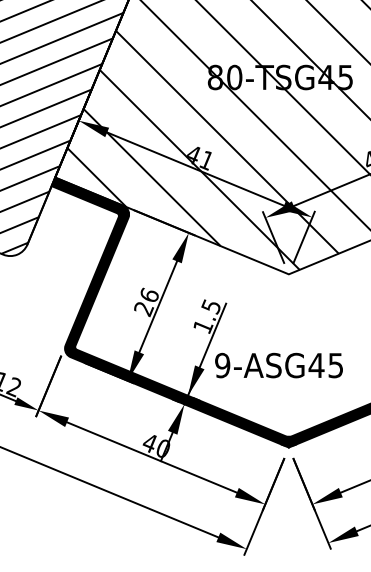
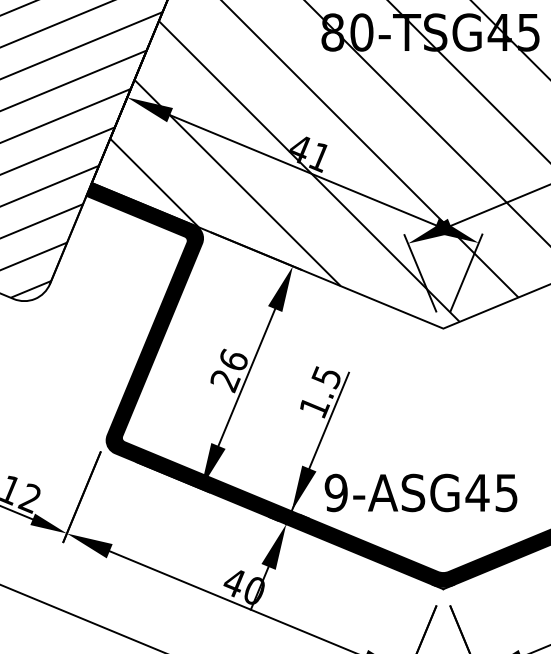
text: (278, 365) -> (420, 492), moved

